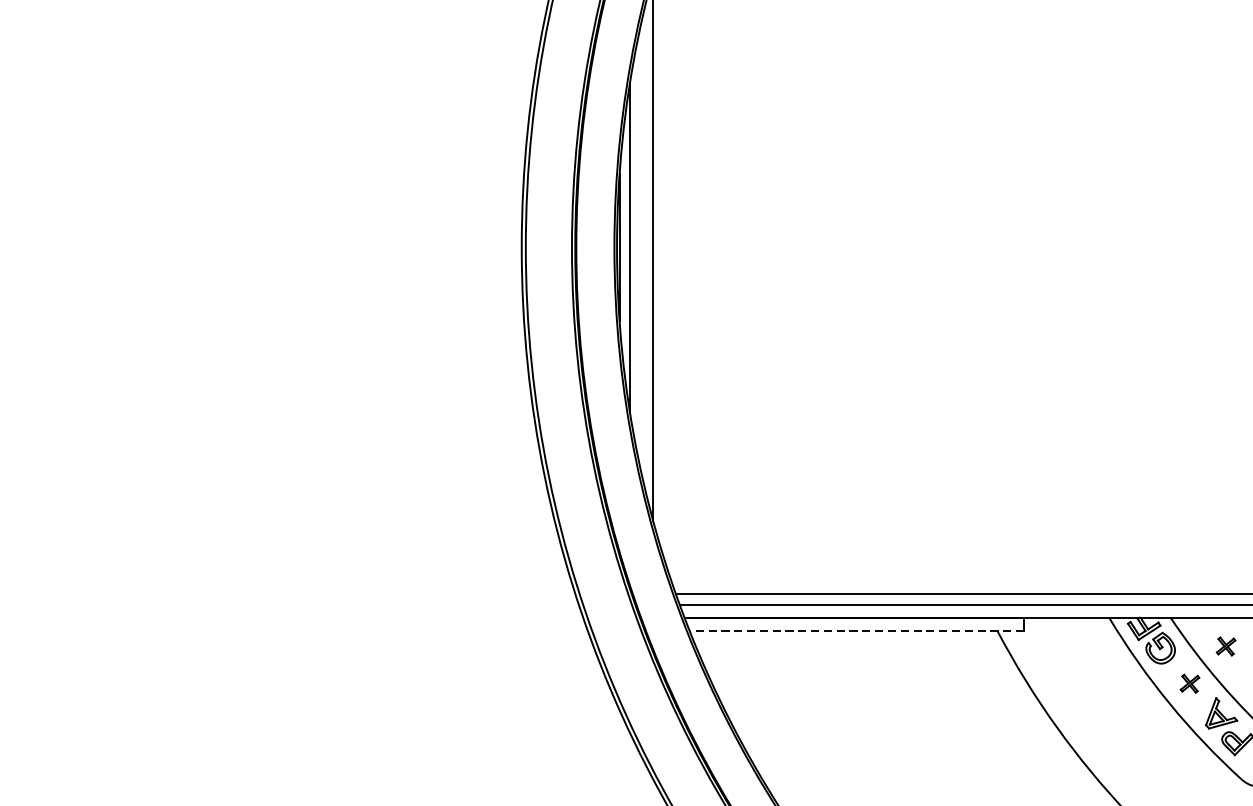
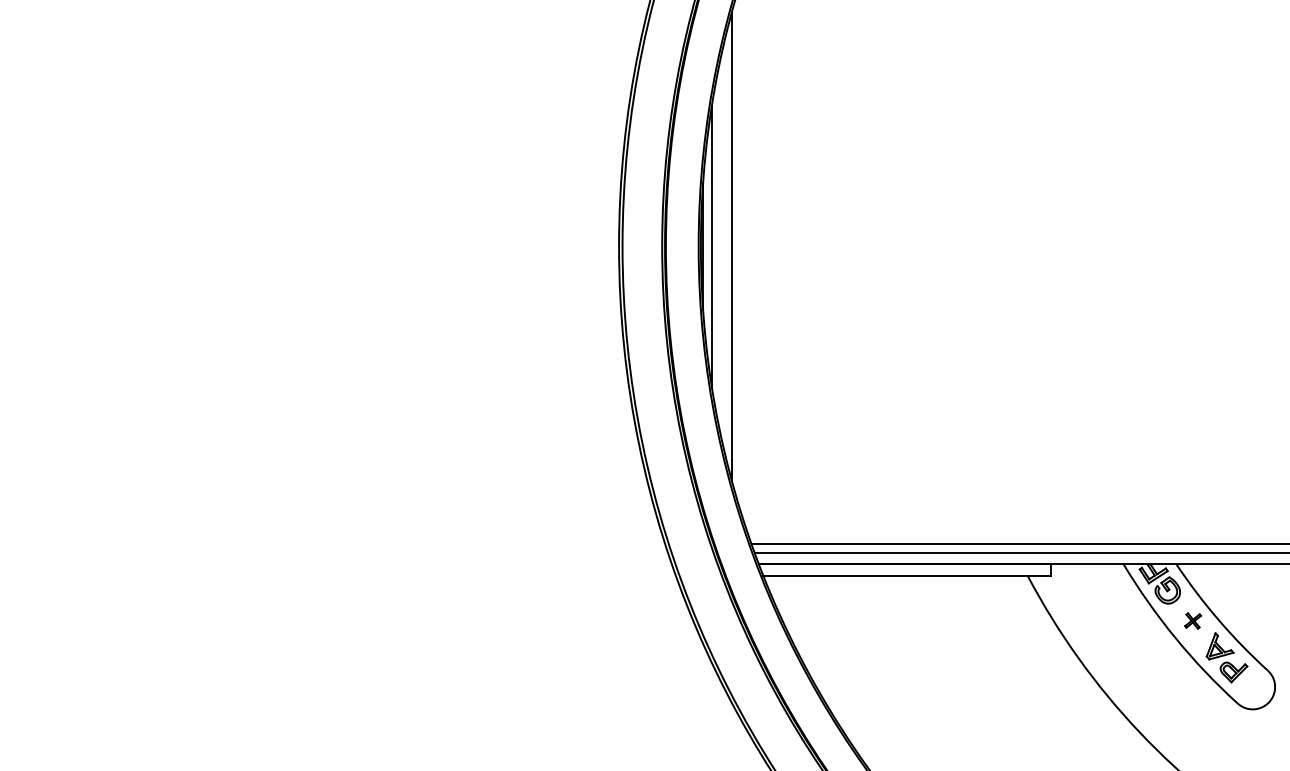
line: (856, 630) -> (906, 575), dashed -> solid
part: (1225, 645) -> (1223, 588), removed

